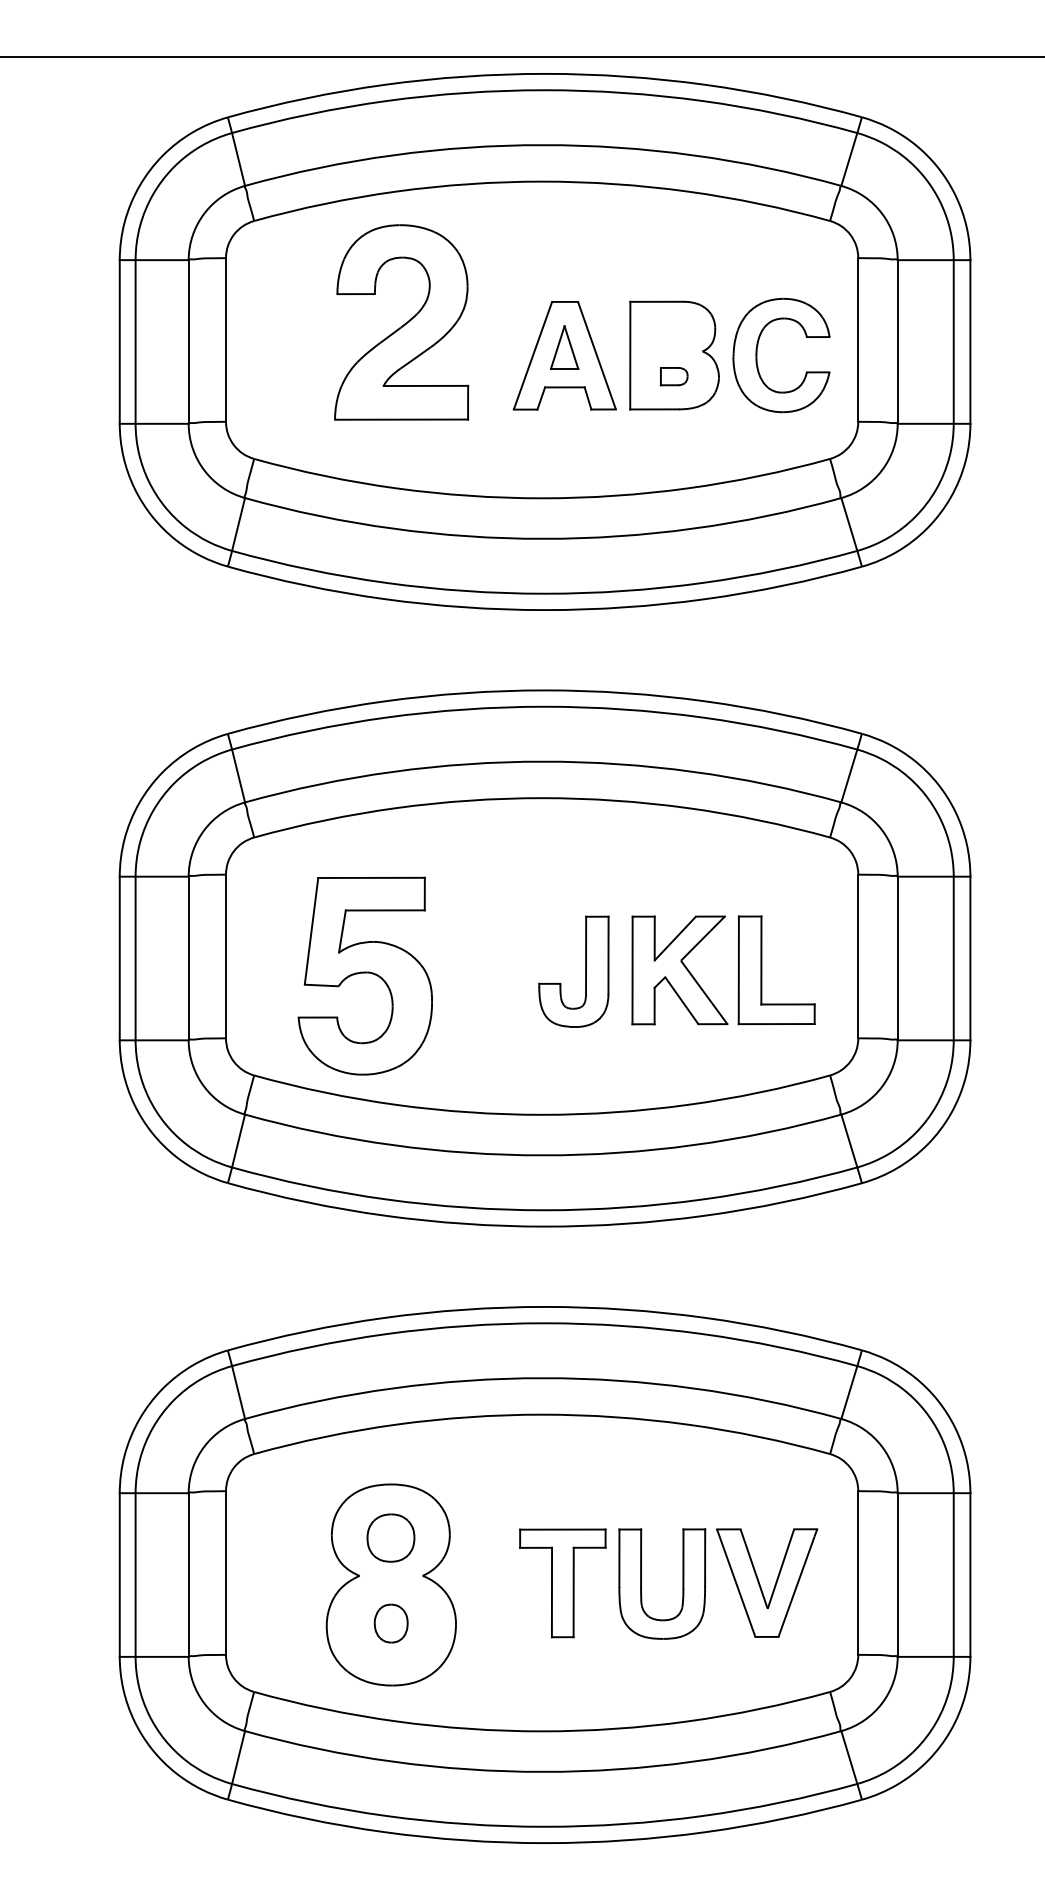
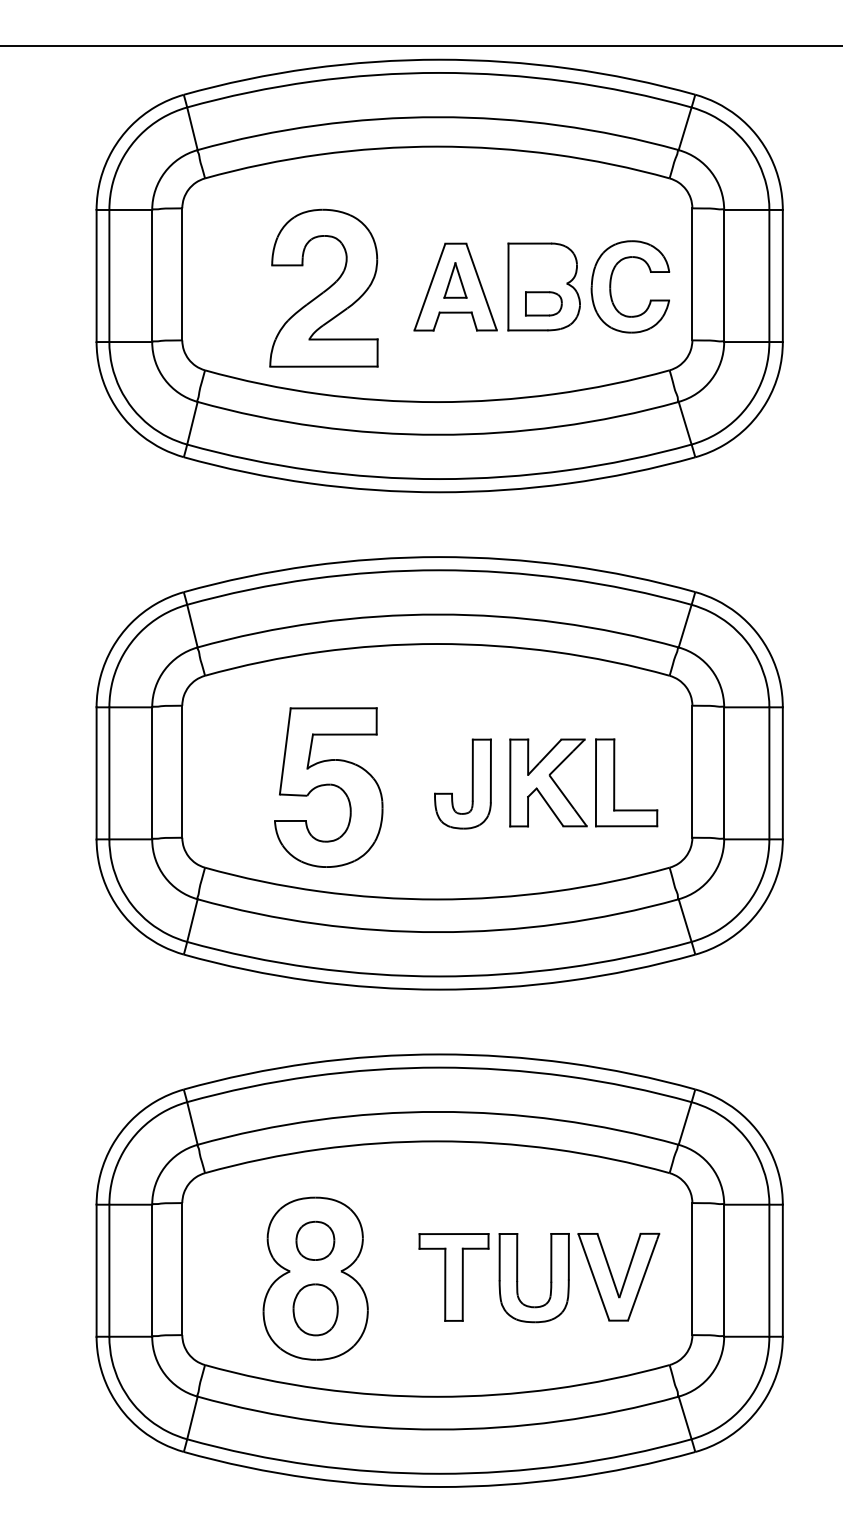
part: (401, 321) -> (323, 287), moved
part: (673, 376) -> (543, 303), size x1.67
part: (365, 976) -> (328, 787), moved
part: (391, 1623) -> (315, 1309), size x1.67

